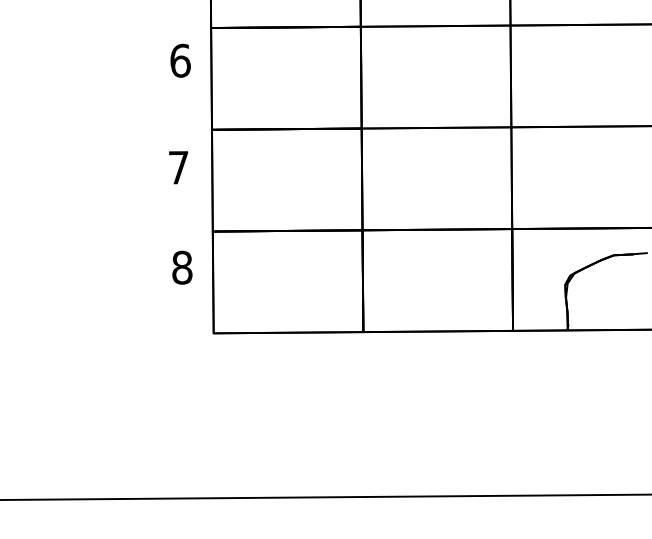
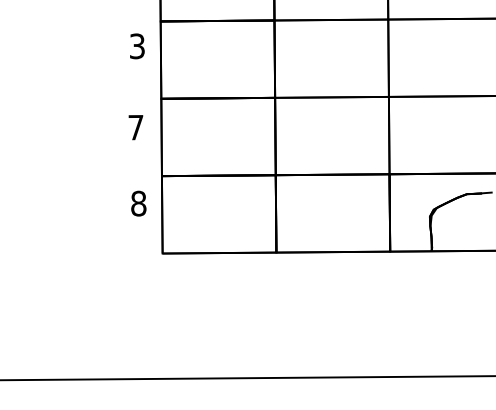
text: (180, 60) -> (137, 46), 6 -> 3

